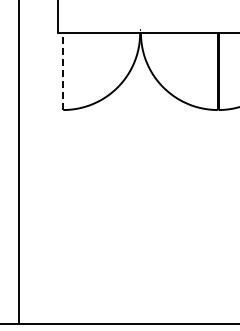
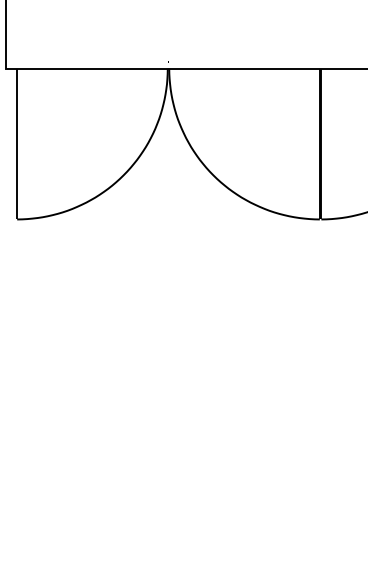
line: (63, 71) -> (17, 143), dashed -> solid

